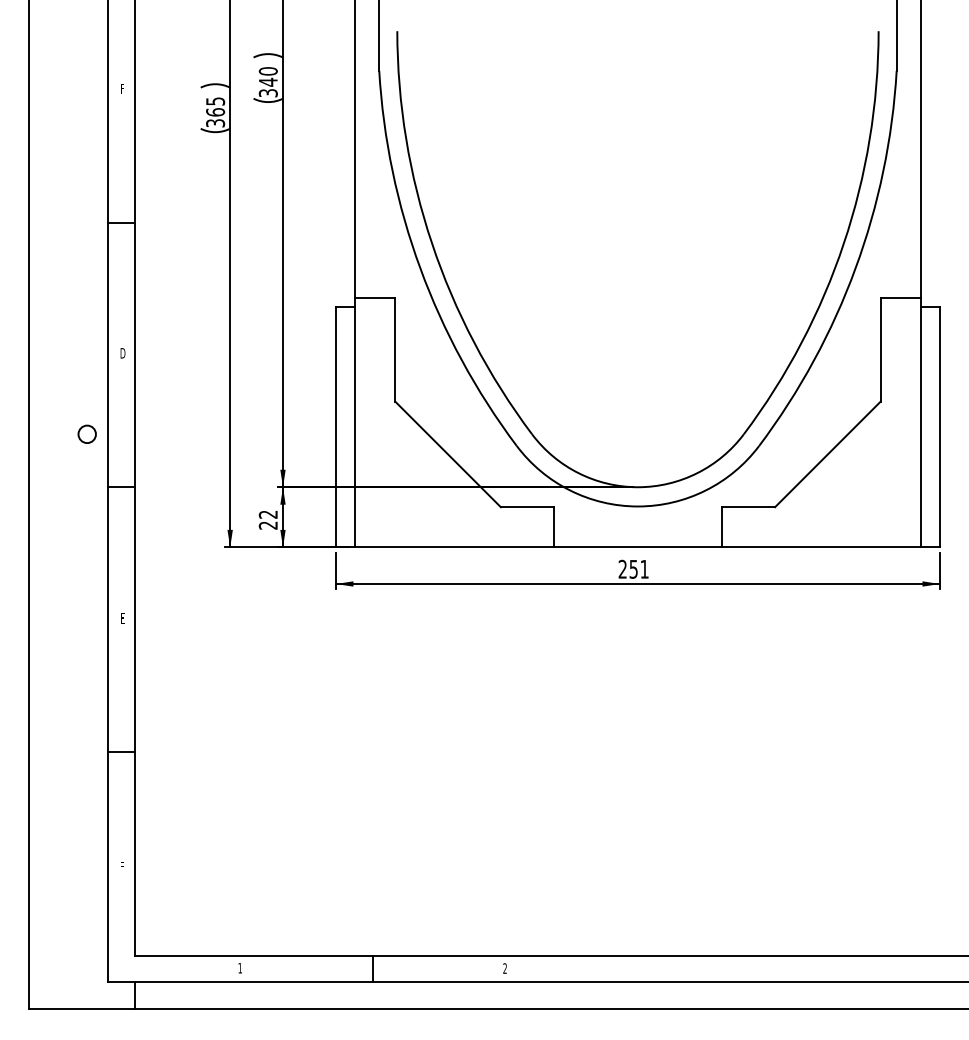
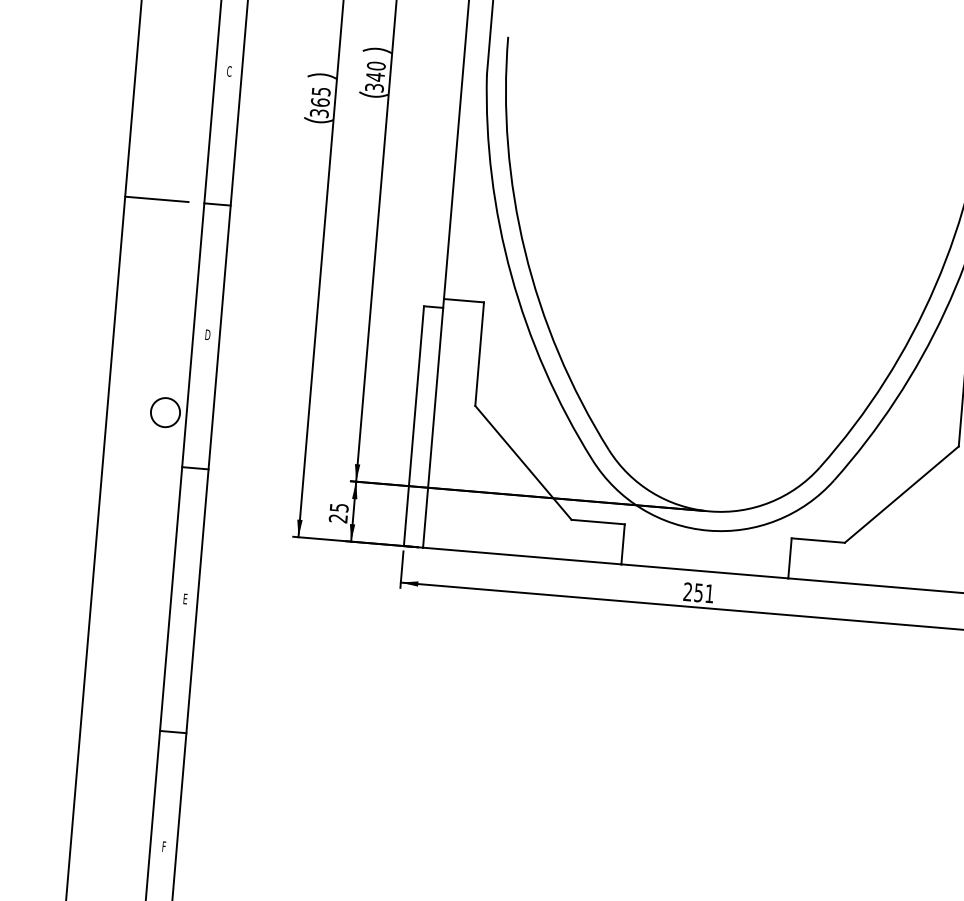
text: (122, 88) -> (229, 70), F -> C
line: (60, 222) -> (156, 199), added
circle: (86, 433) -> (164, 411), size x1.67
text: (267, 514) -> (338, 507), 22 -> 25

